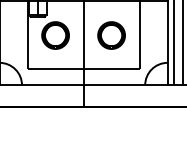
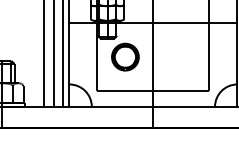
part: (111, 34) -> (181, 56), removed

